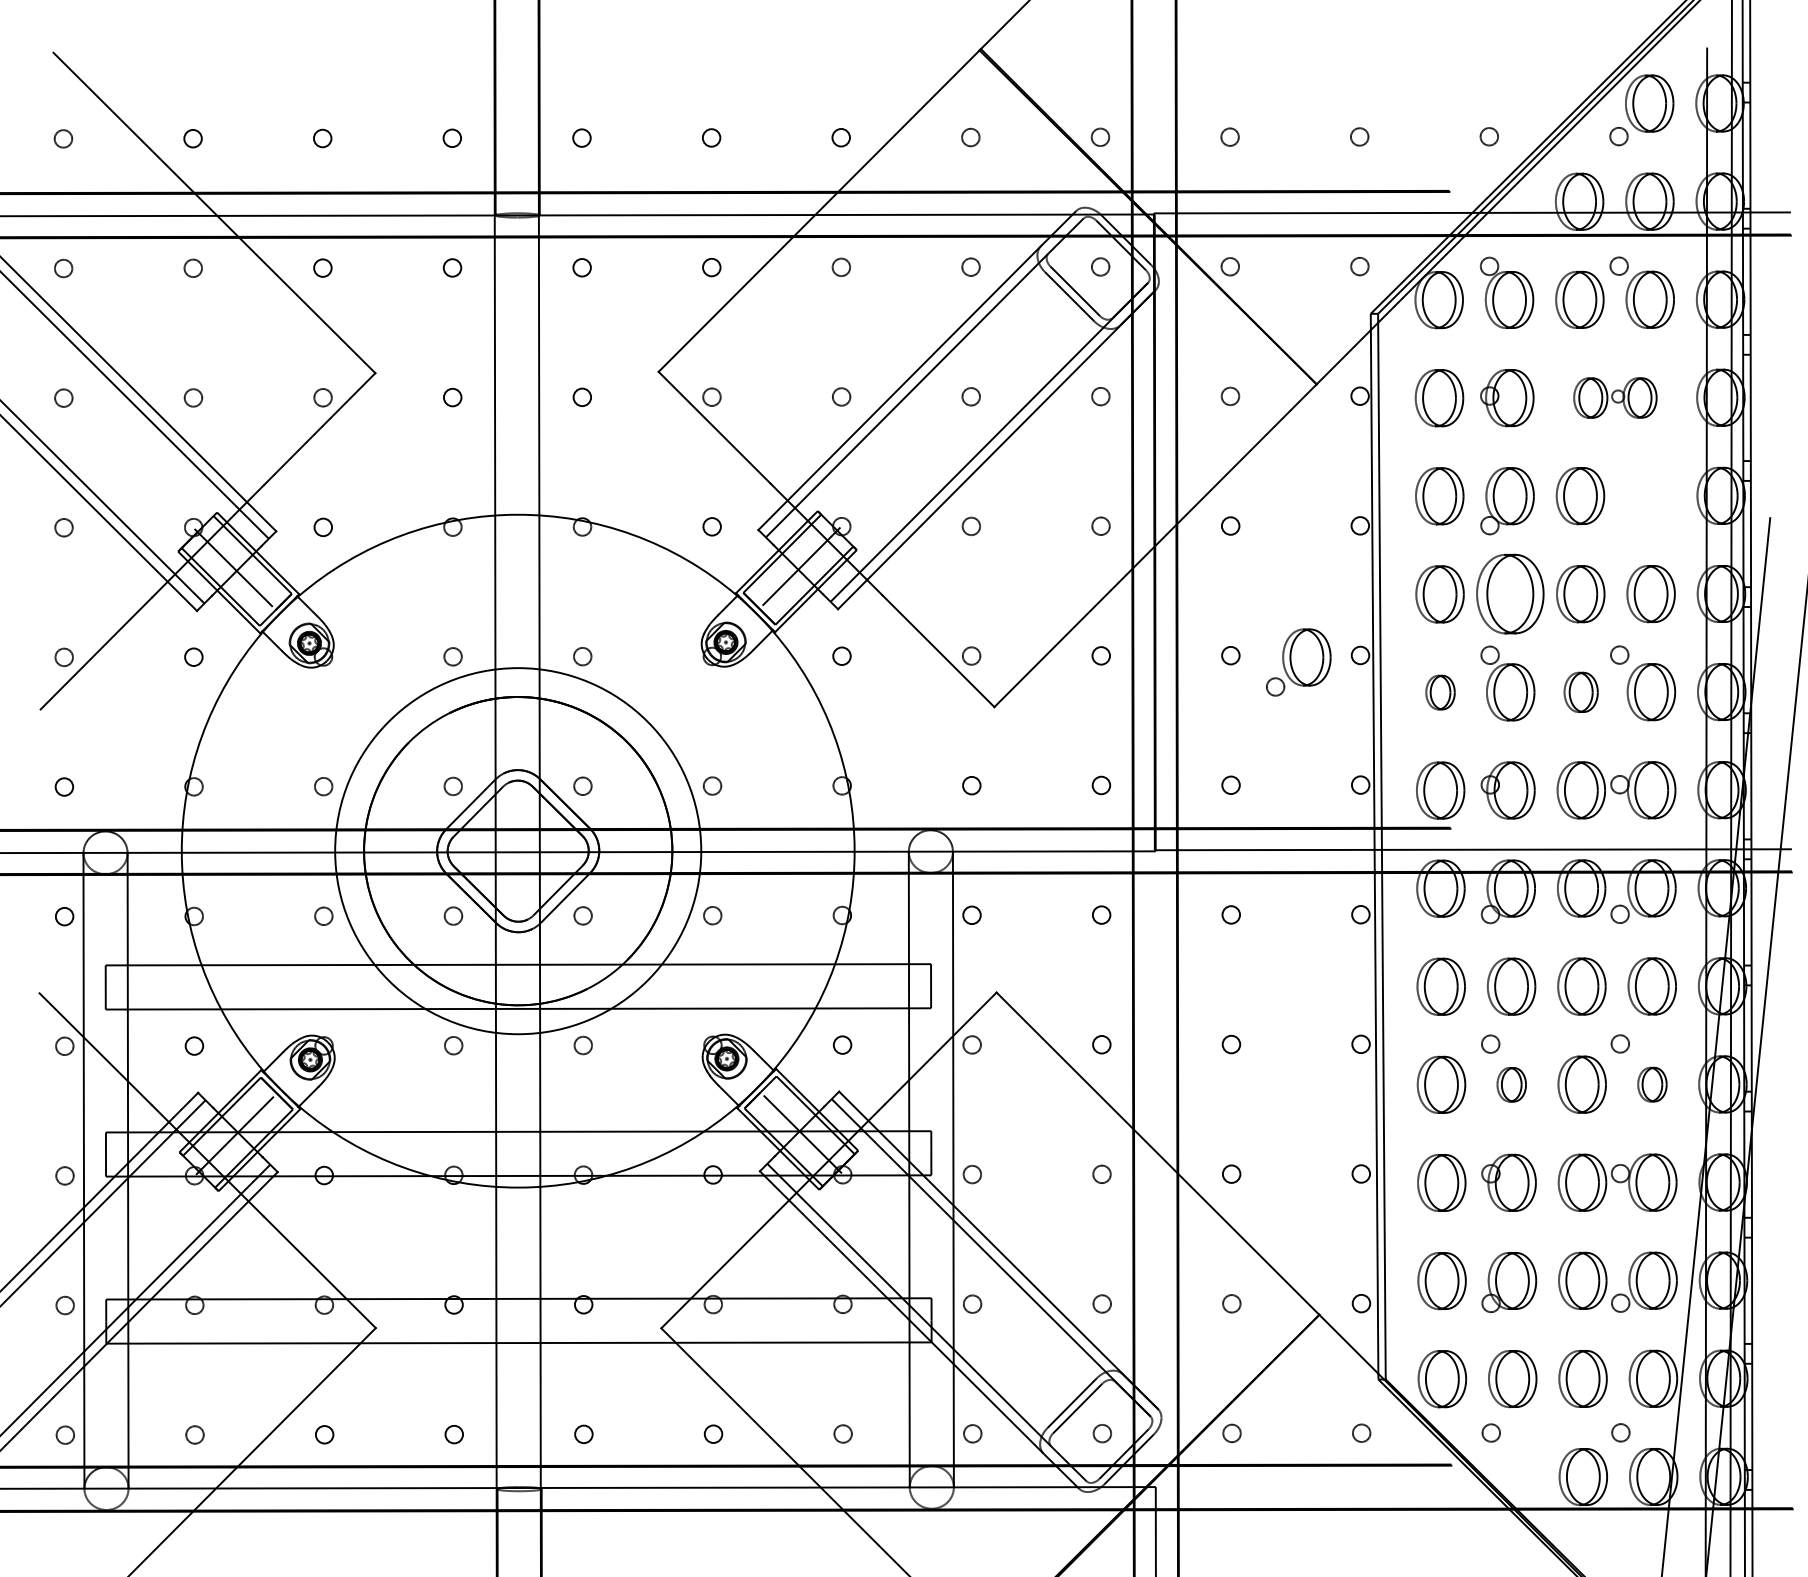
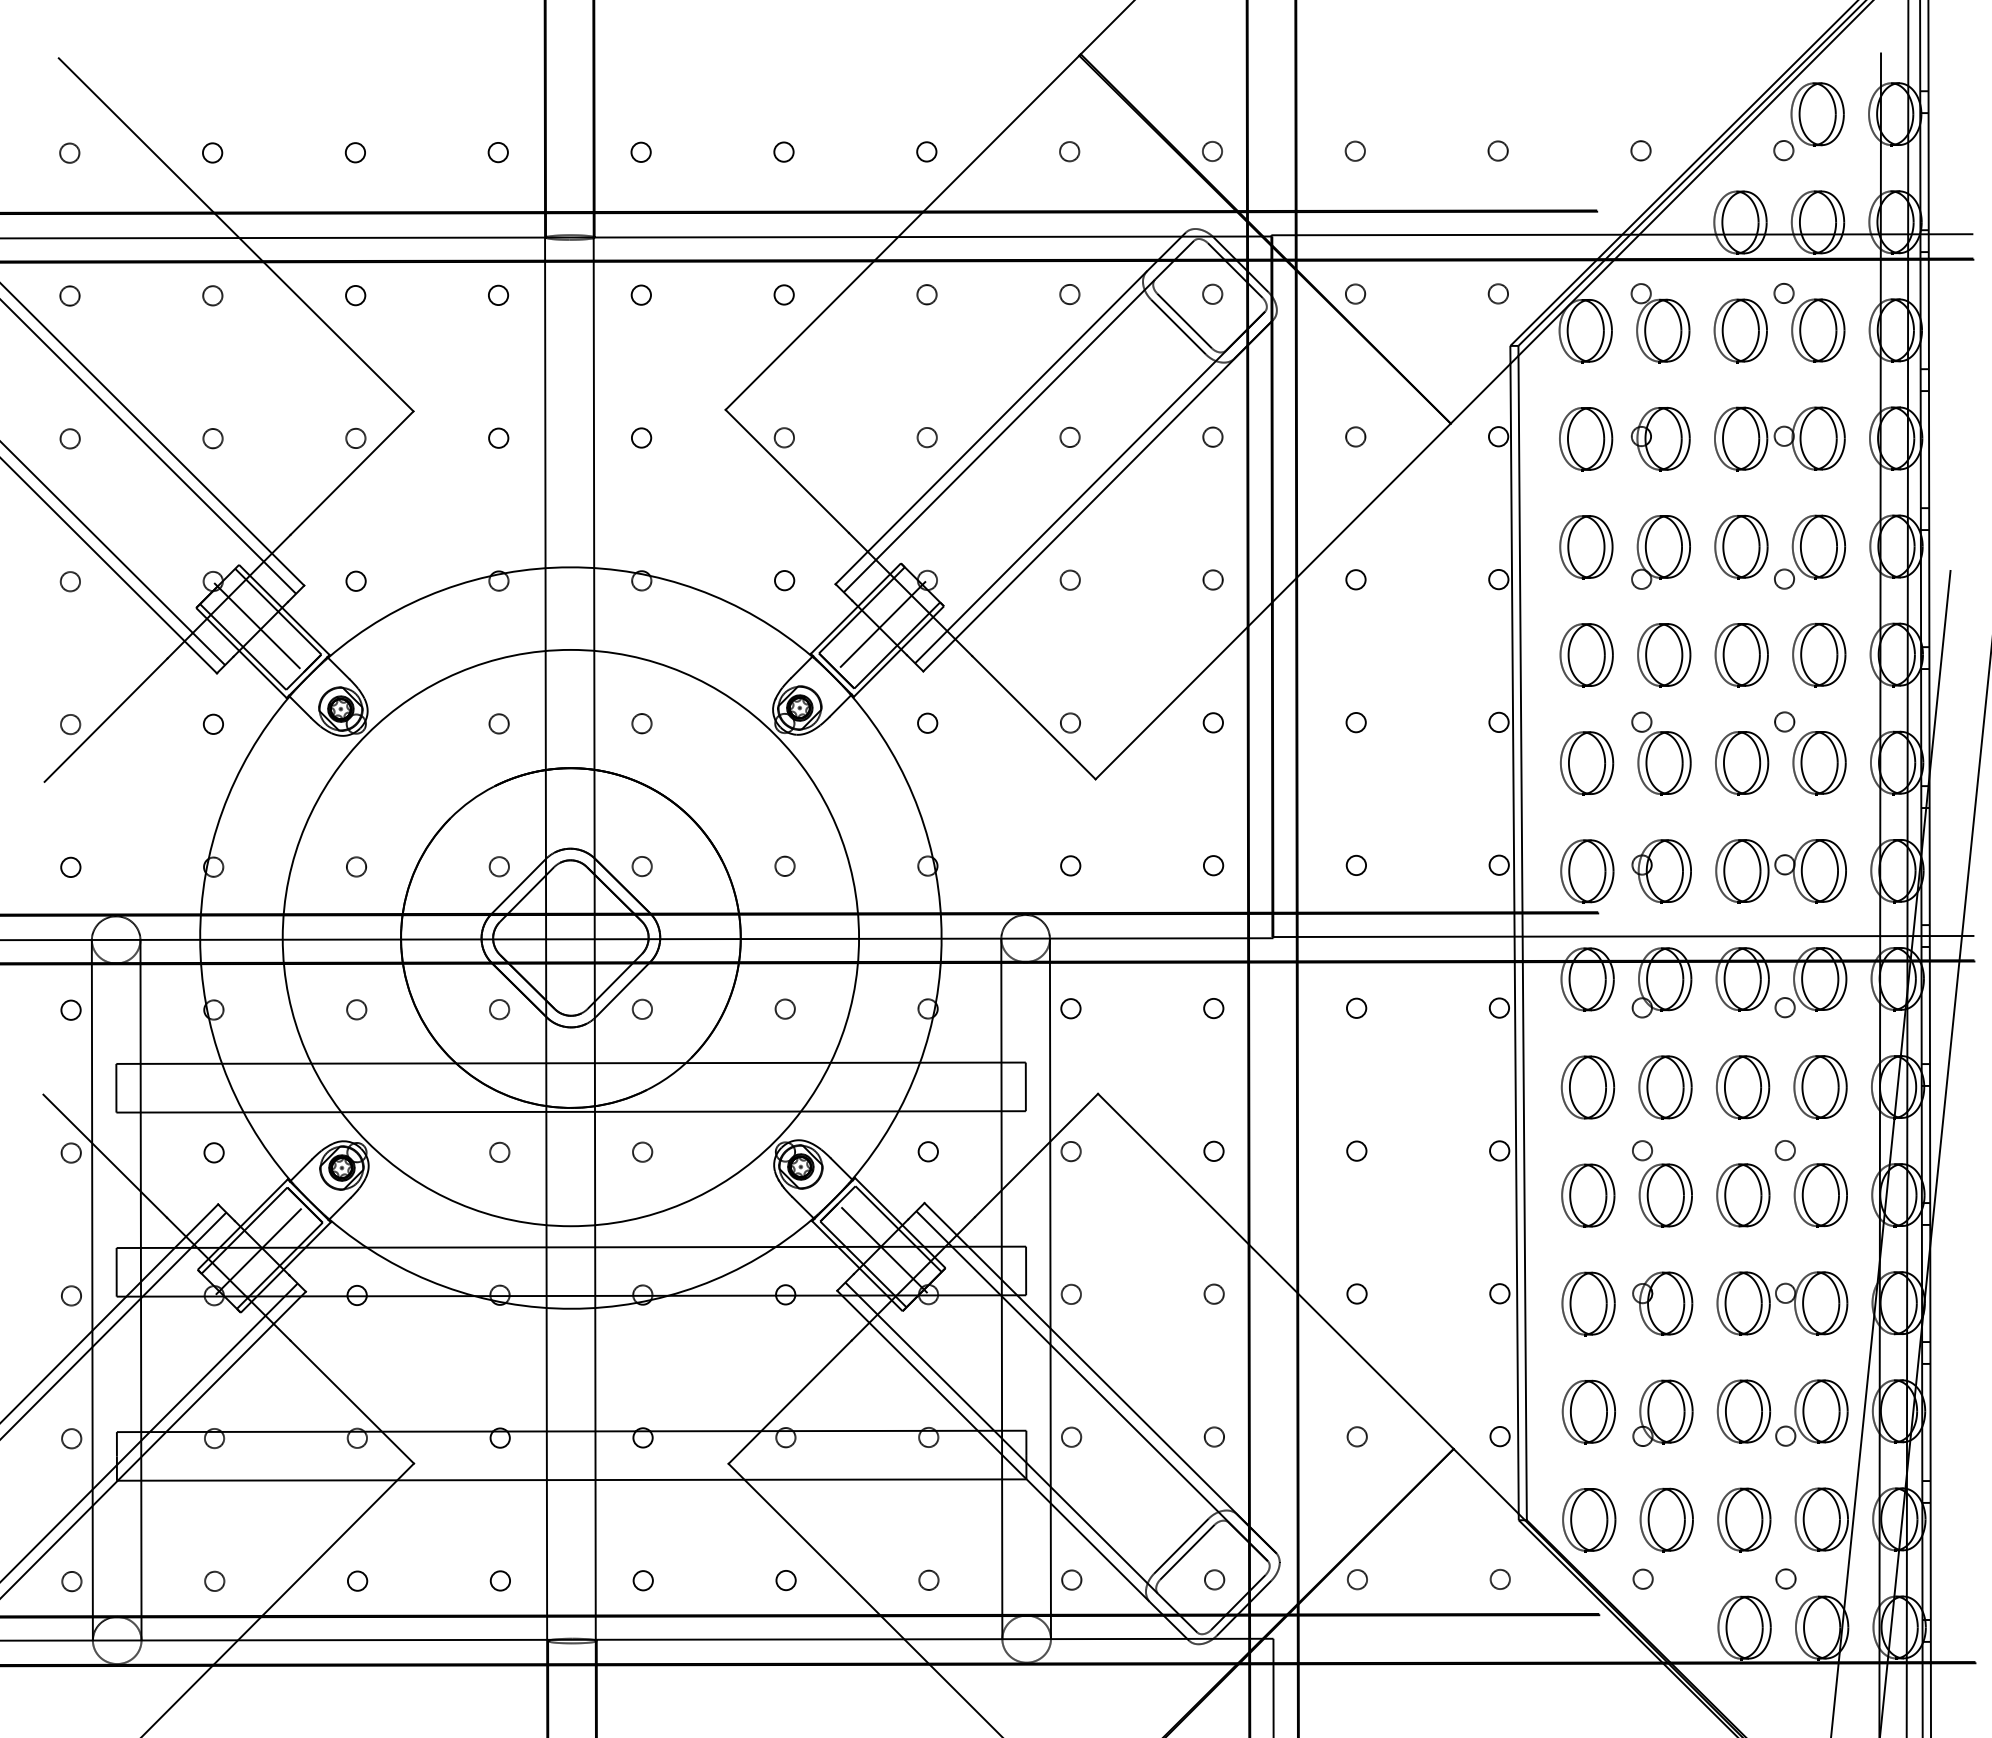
part: (1615, 397) -> (1779, 438), size x1.43
part: (1510, 594) -> (1664, 655), size x0.71
part: (1298, 661) -> (1809, 551), moved
part: (1440, 692) -> (1587, 763), size x1.67
part: (1581, 692) -> (1742, 763), size x1.43
circle: (517, 850) -> (570, 937), size x1.43
part: (1511, 1084) -> (1665, 1195), size x1.67
part: (1652, 1084) -> (1820, 1195), size x1.67

